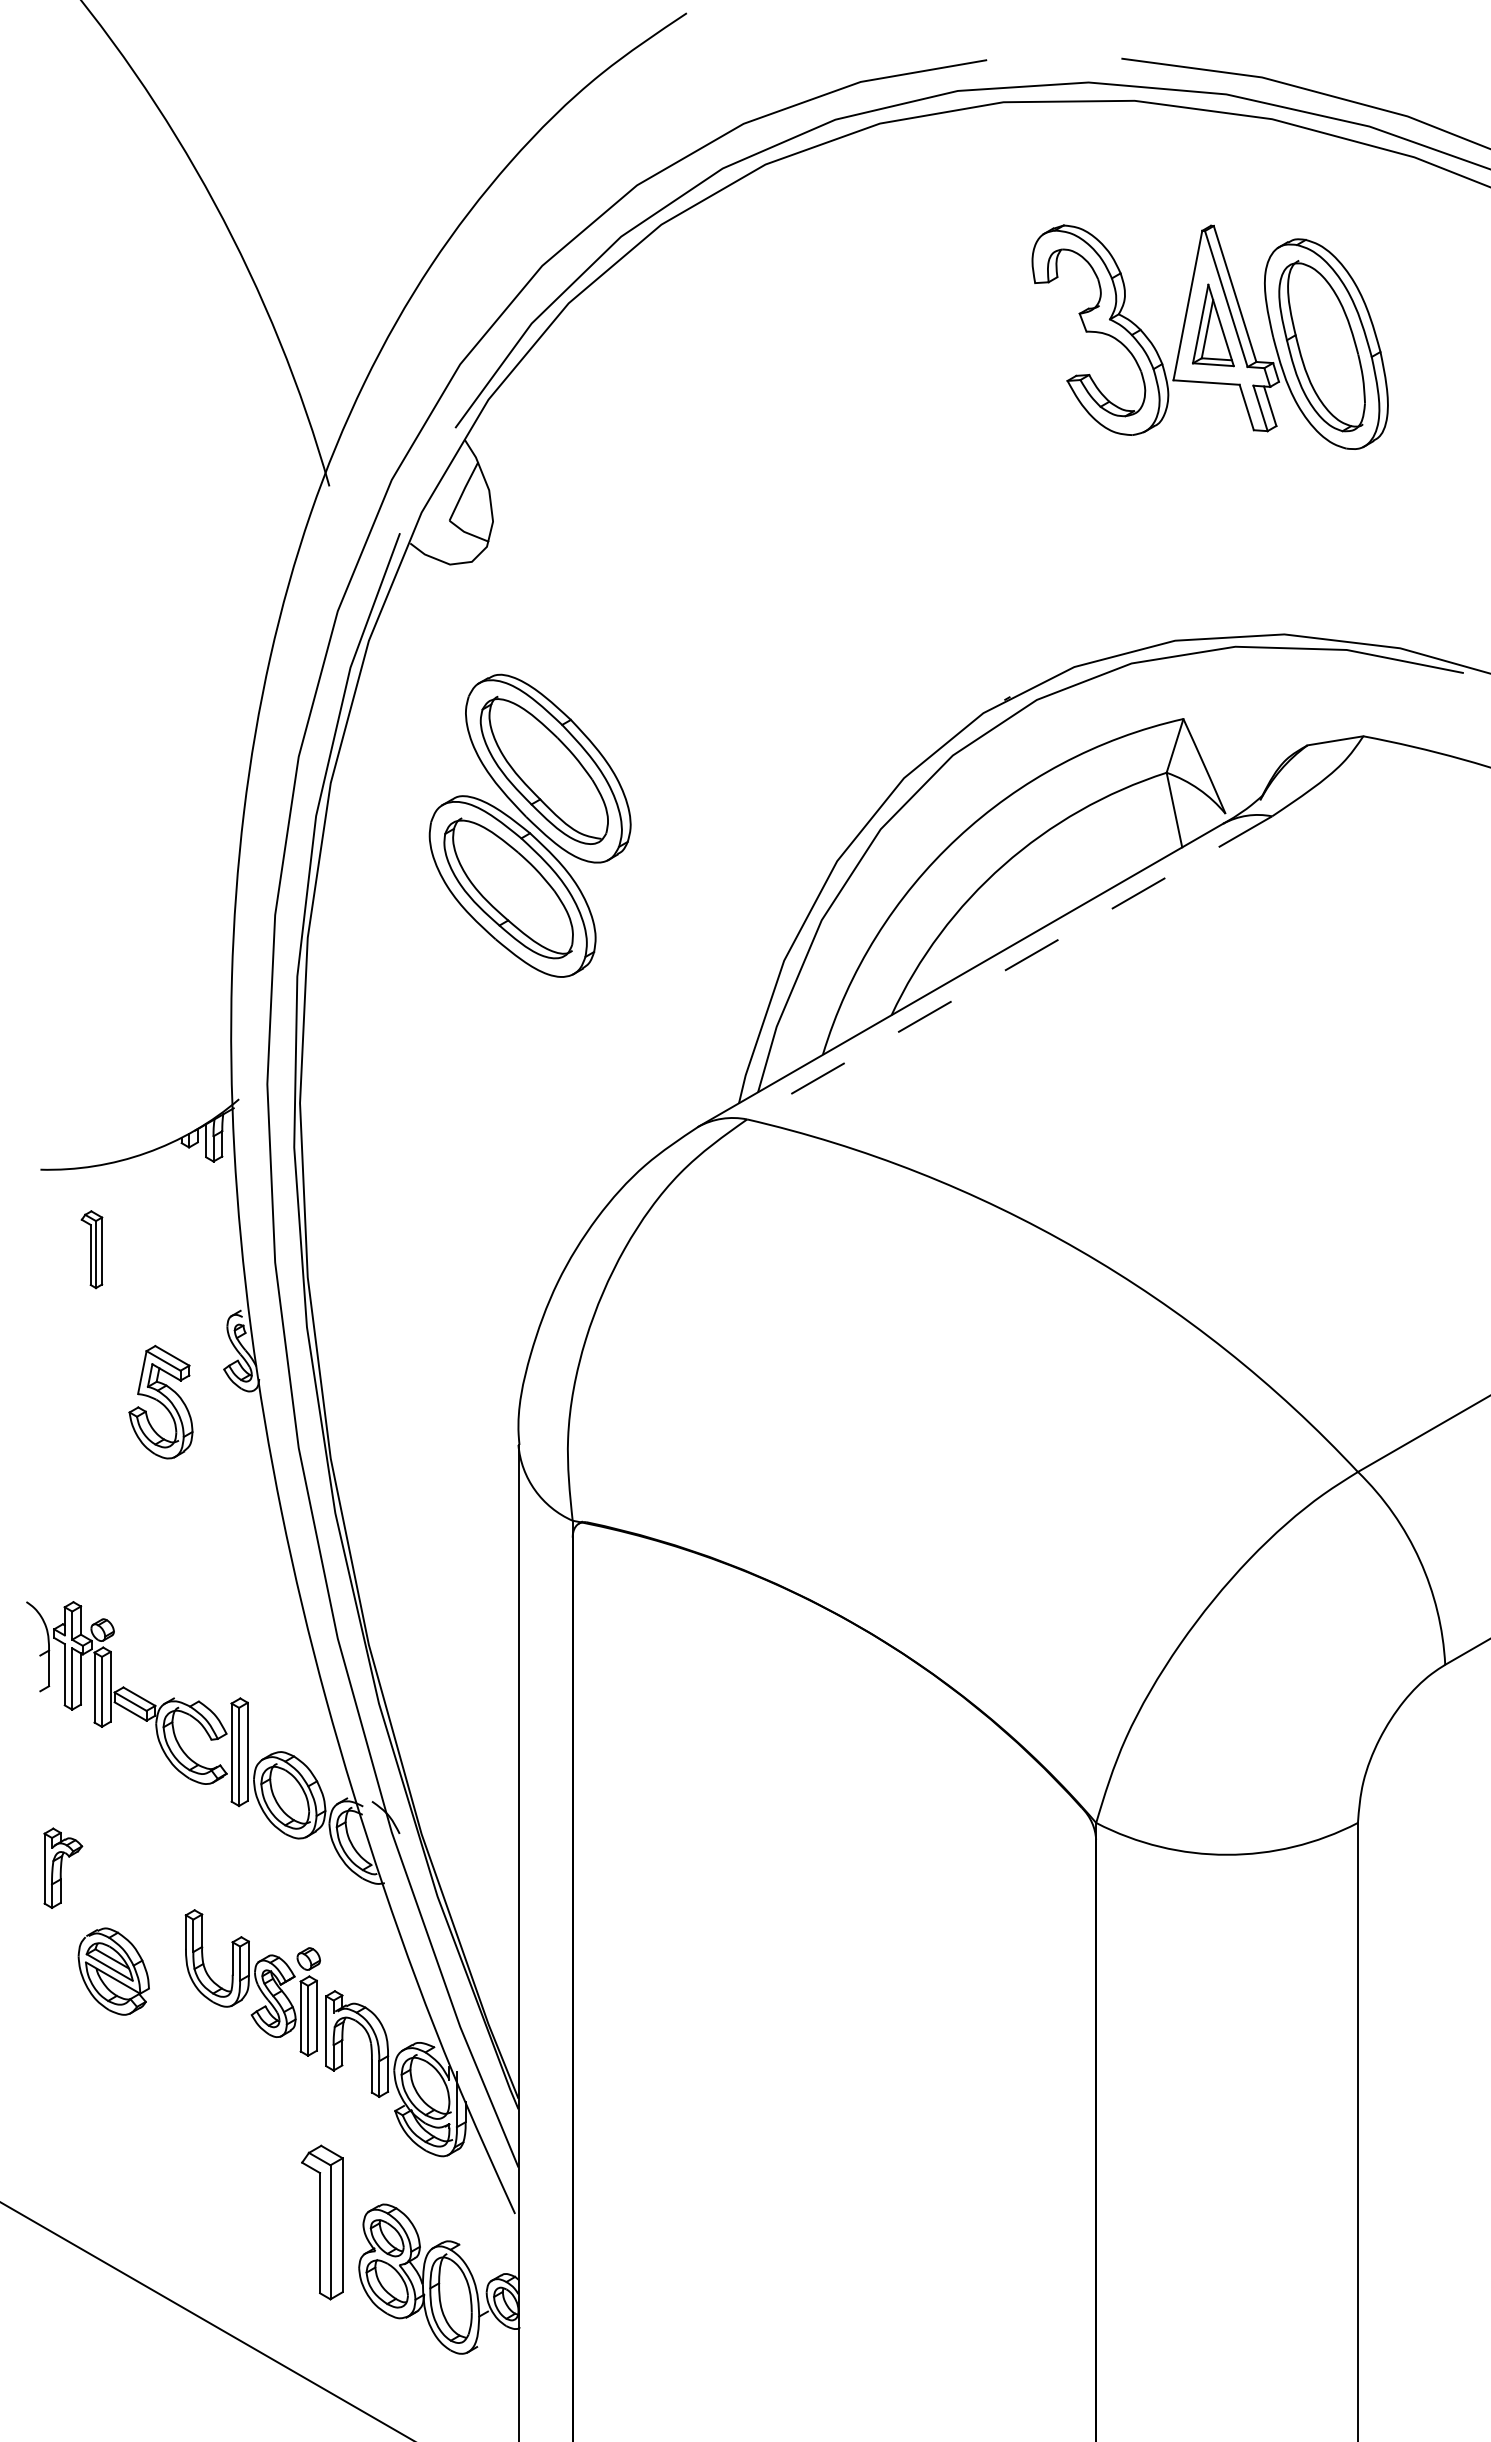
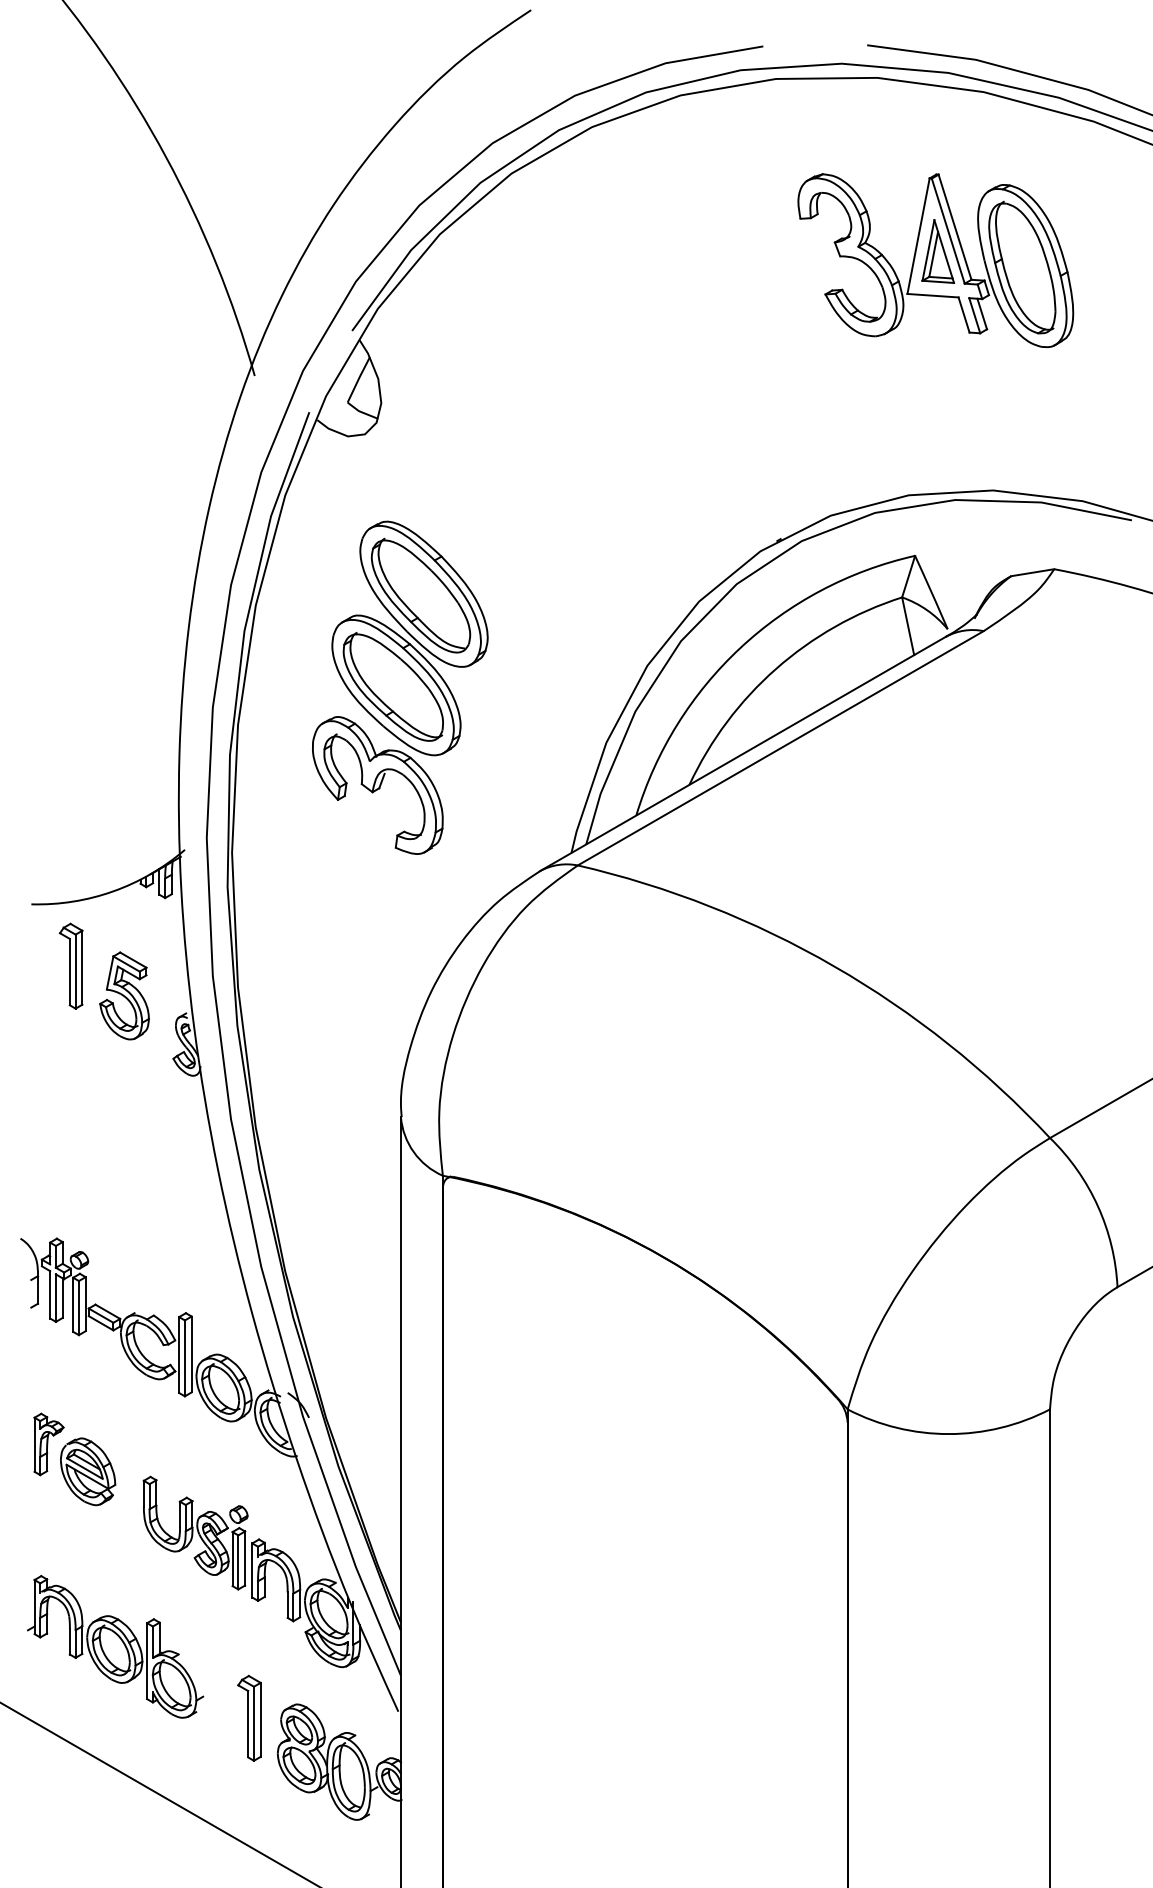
line: (1009, 968) -> (780, 748), dashed -> solid
part: (488, 1015) -> (377, 785), added
part: (91, 1249) -> (70, 966), size x1.43
part: (160, 1401) -> (124, 995), moved
part: (113, 1971) -> (87, 1471), moved
part: (149, 2129) -> (115, 1646), added
part: (322, 2222) -> (249, 1718), size x0.71

